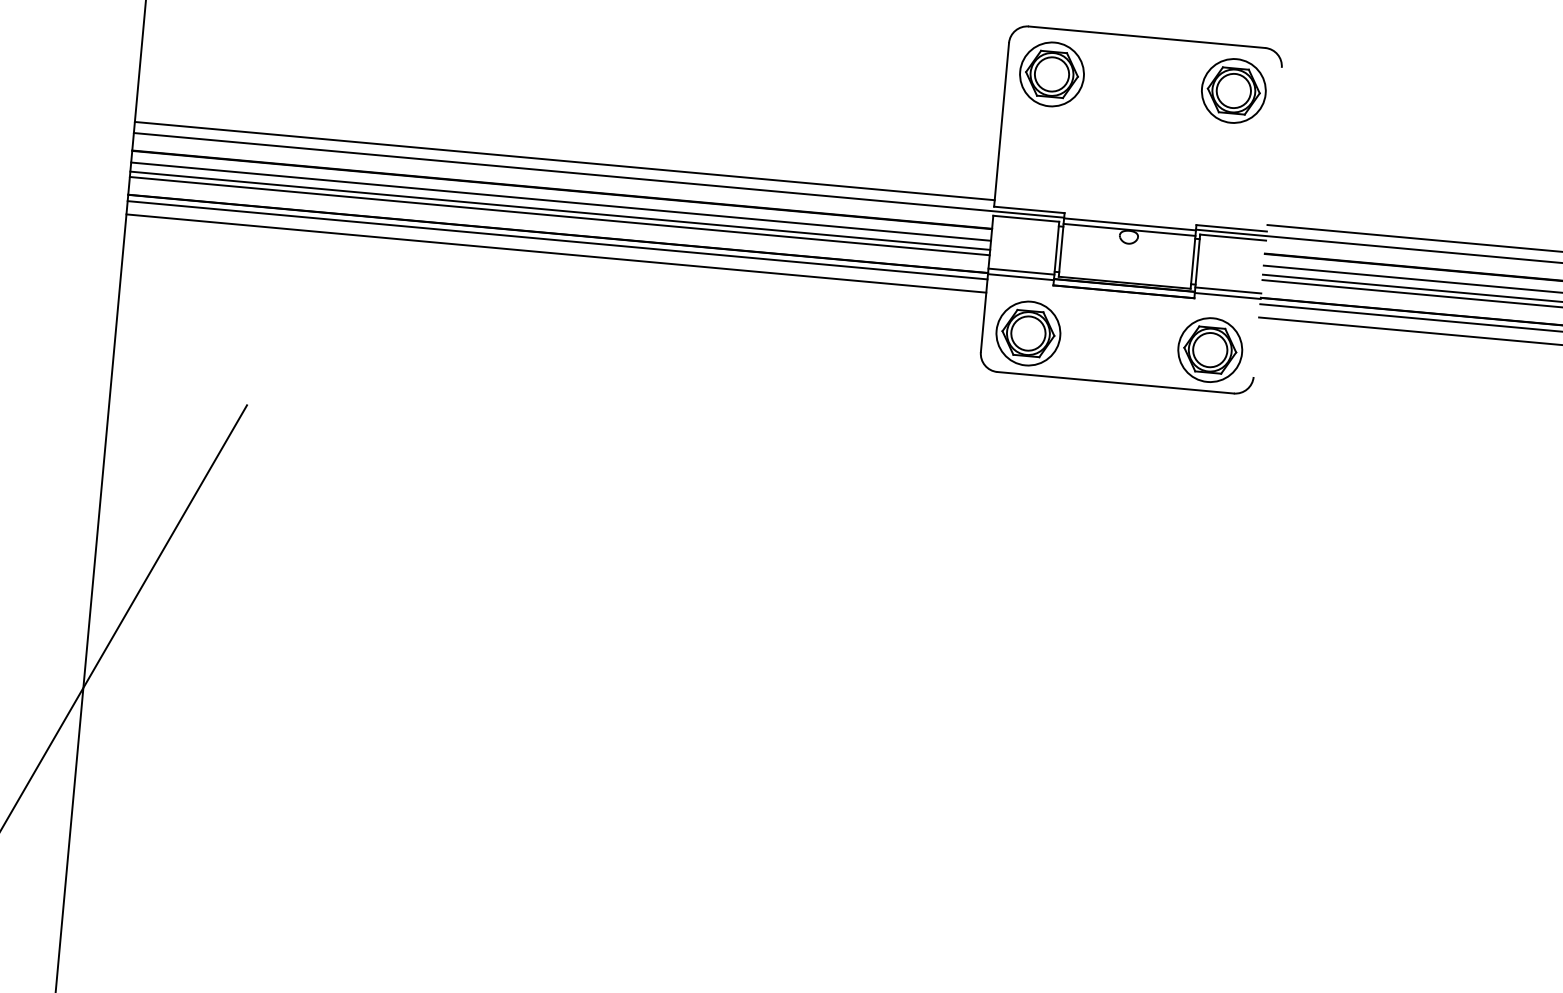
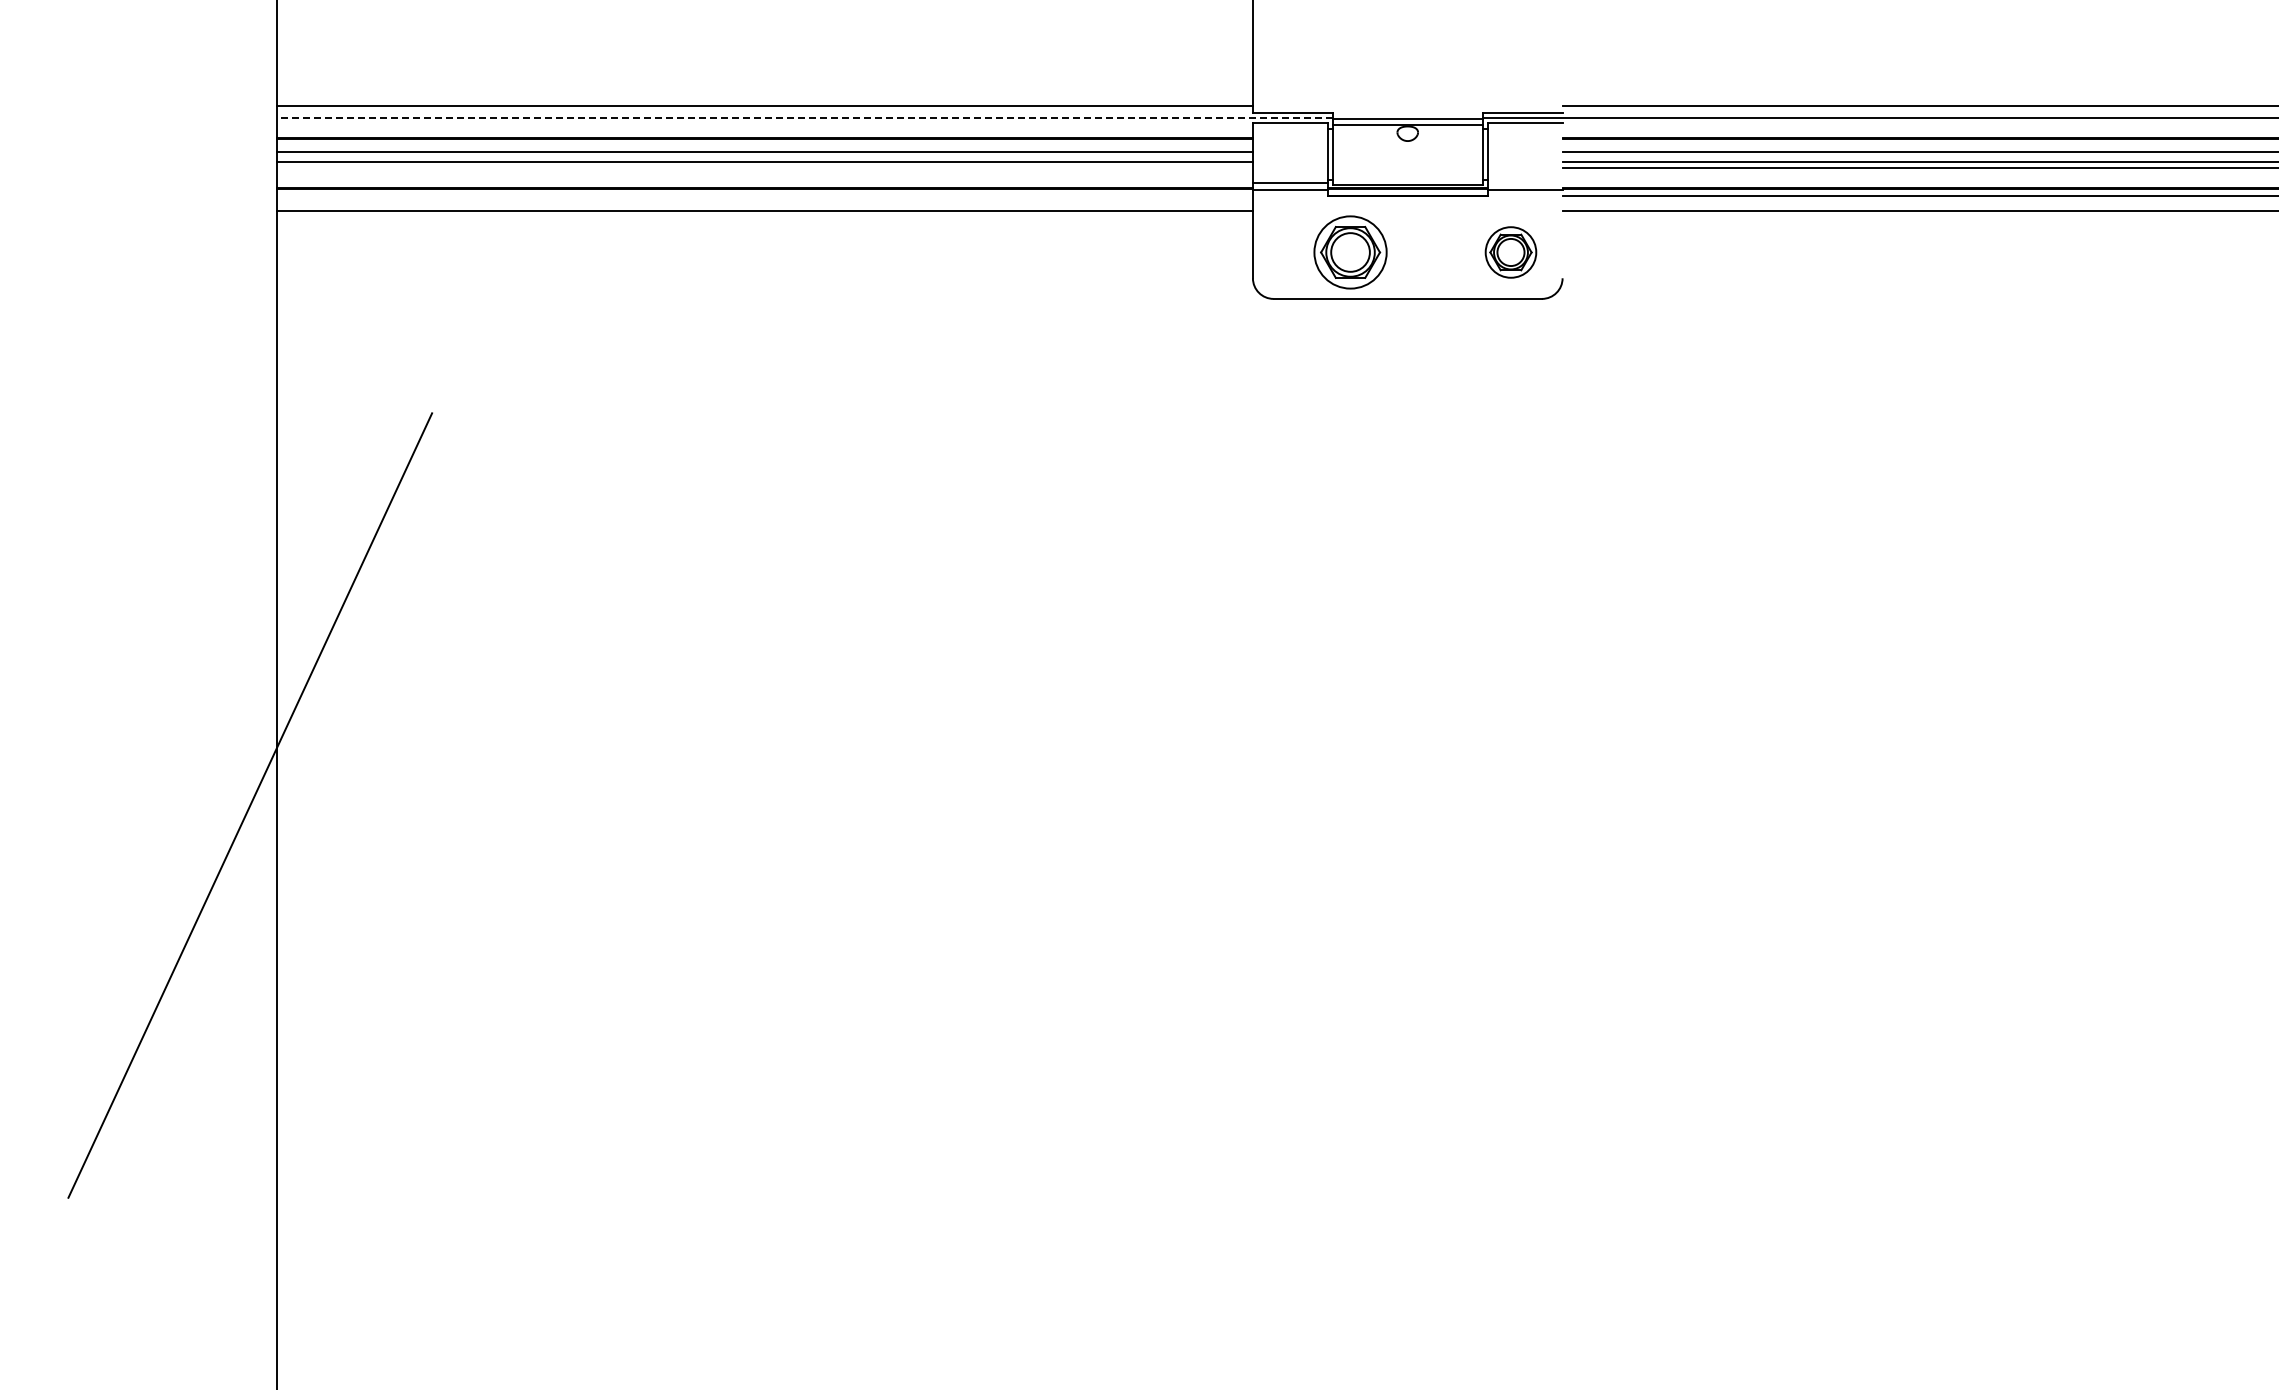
line: (598, 175) -> (804, 118), solid -> dashed
line: (559, 216) -> (764, 168), removed
line: (557, 240) -> (764, 195), removed
line: (1227, 290) -> (1524, 183), removed
part: (1028, 333) -> (1350, 252), moved
part: (1209, 350) -> (1510, 252), size x0.7

